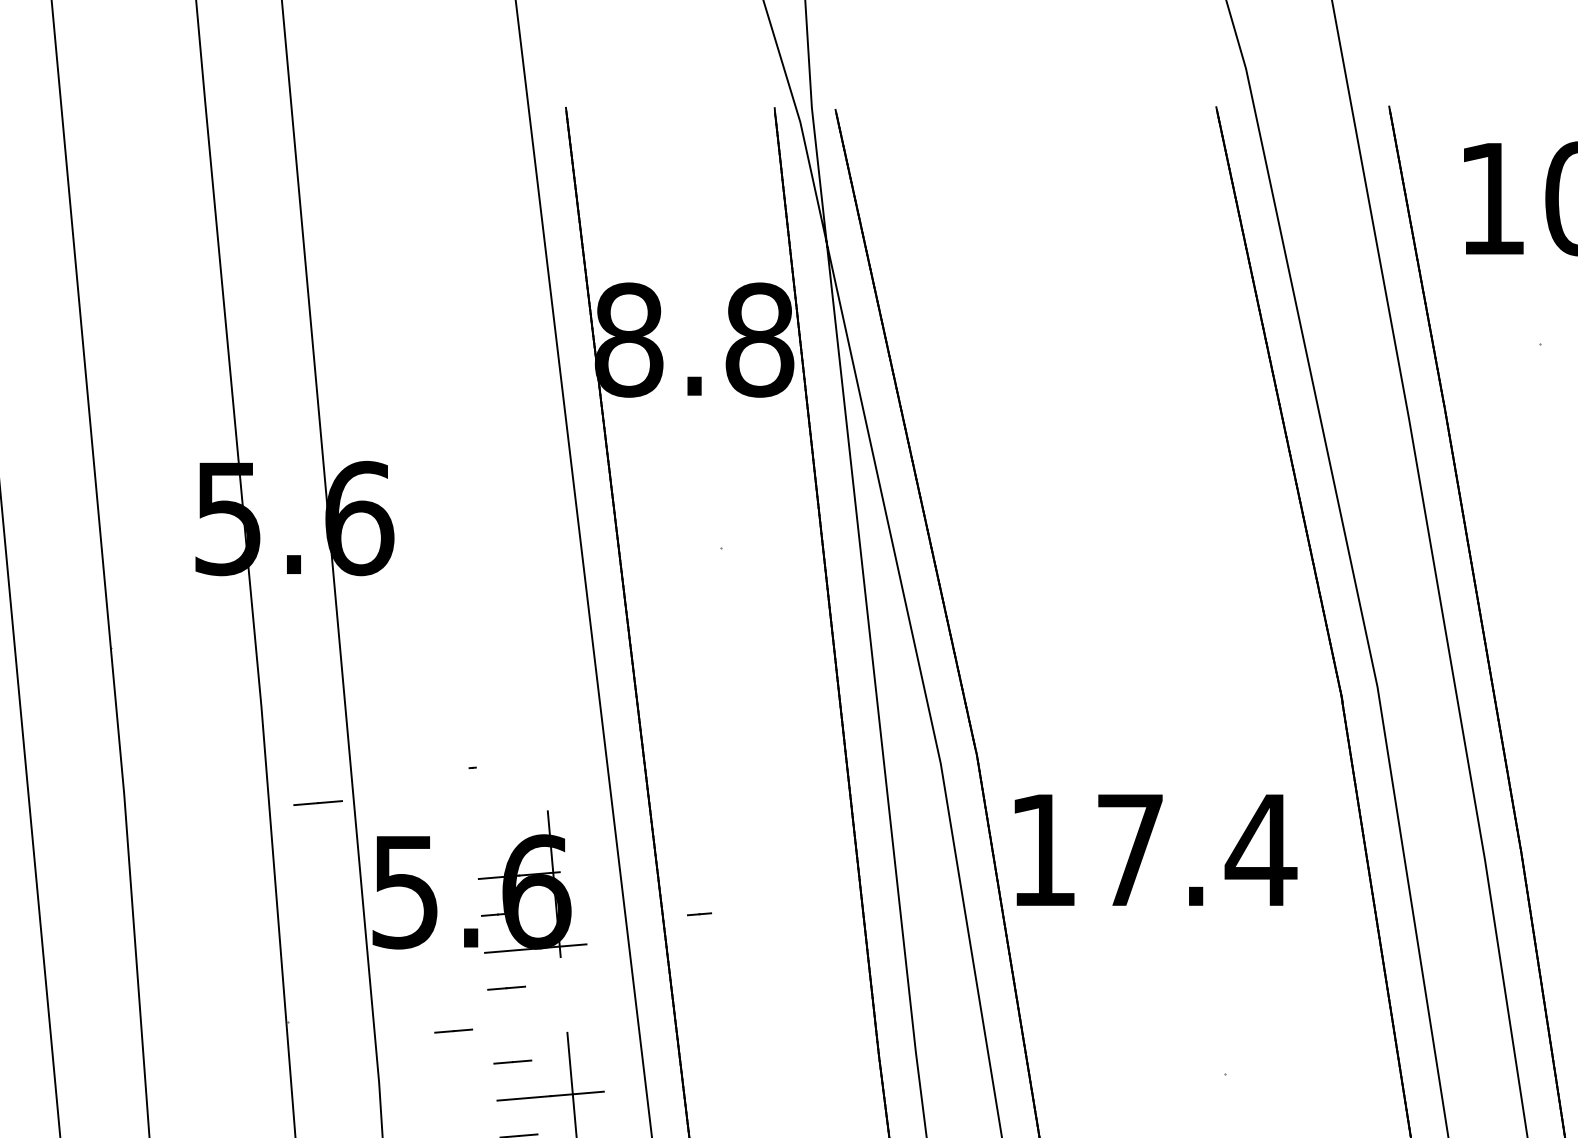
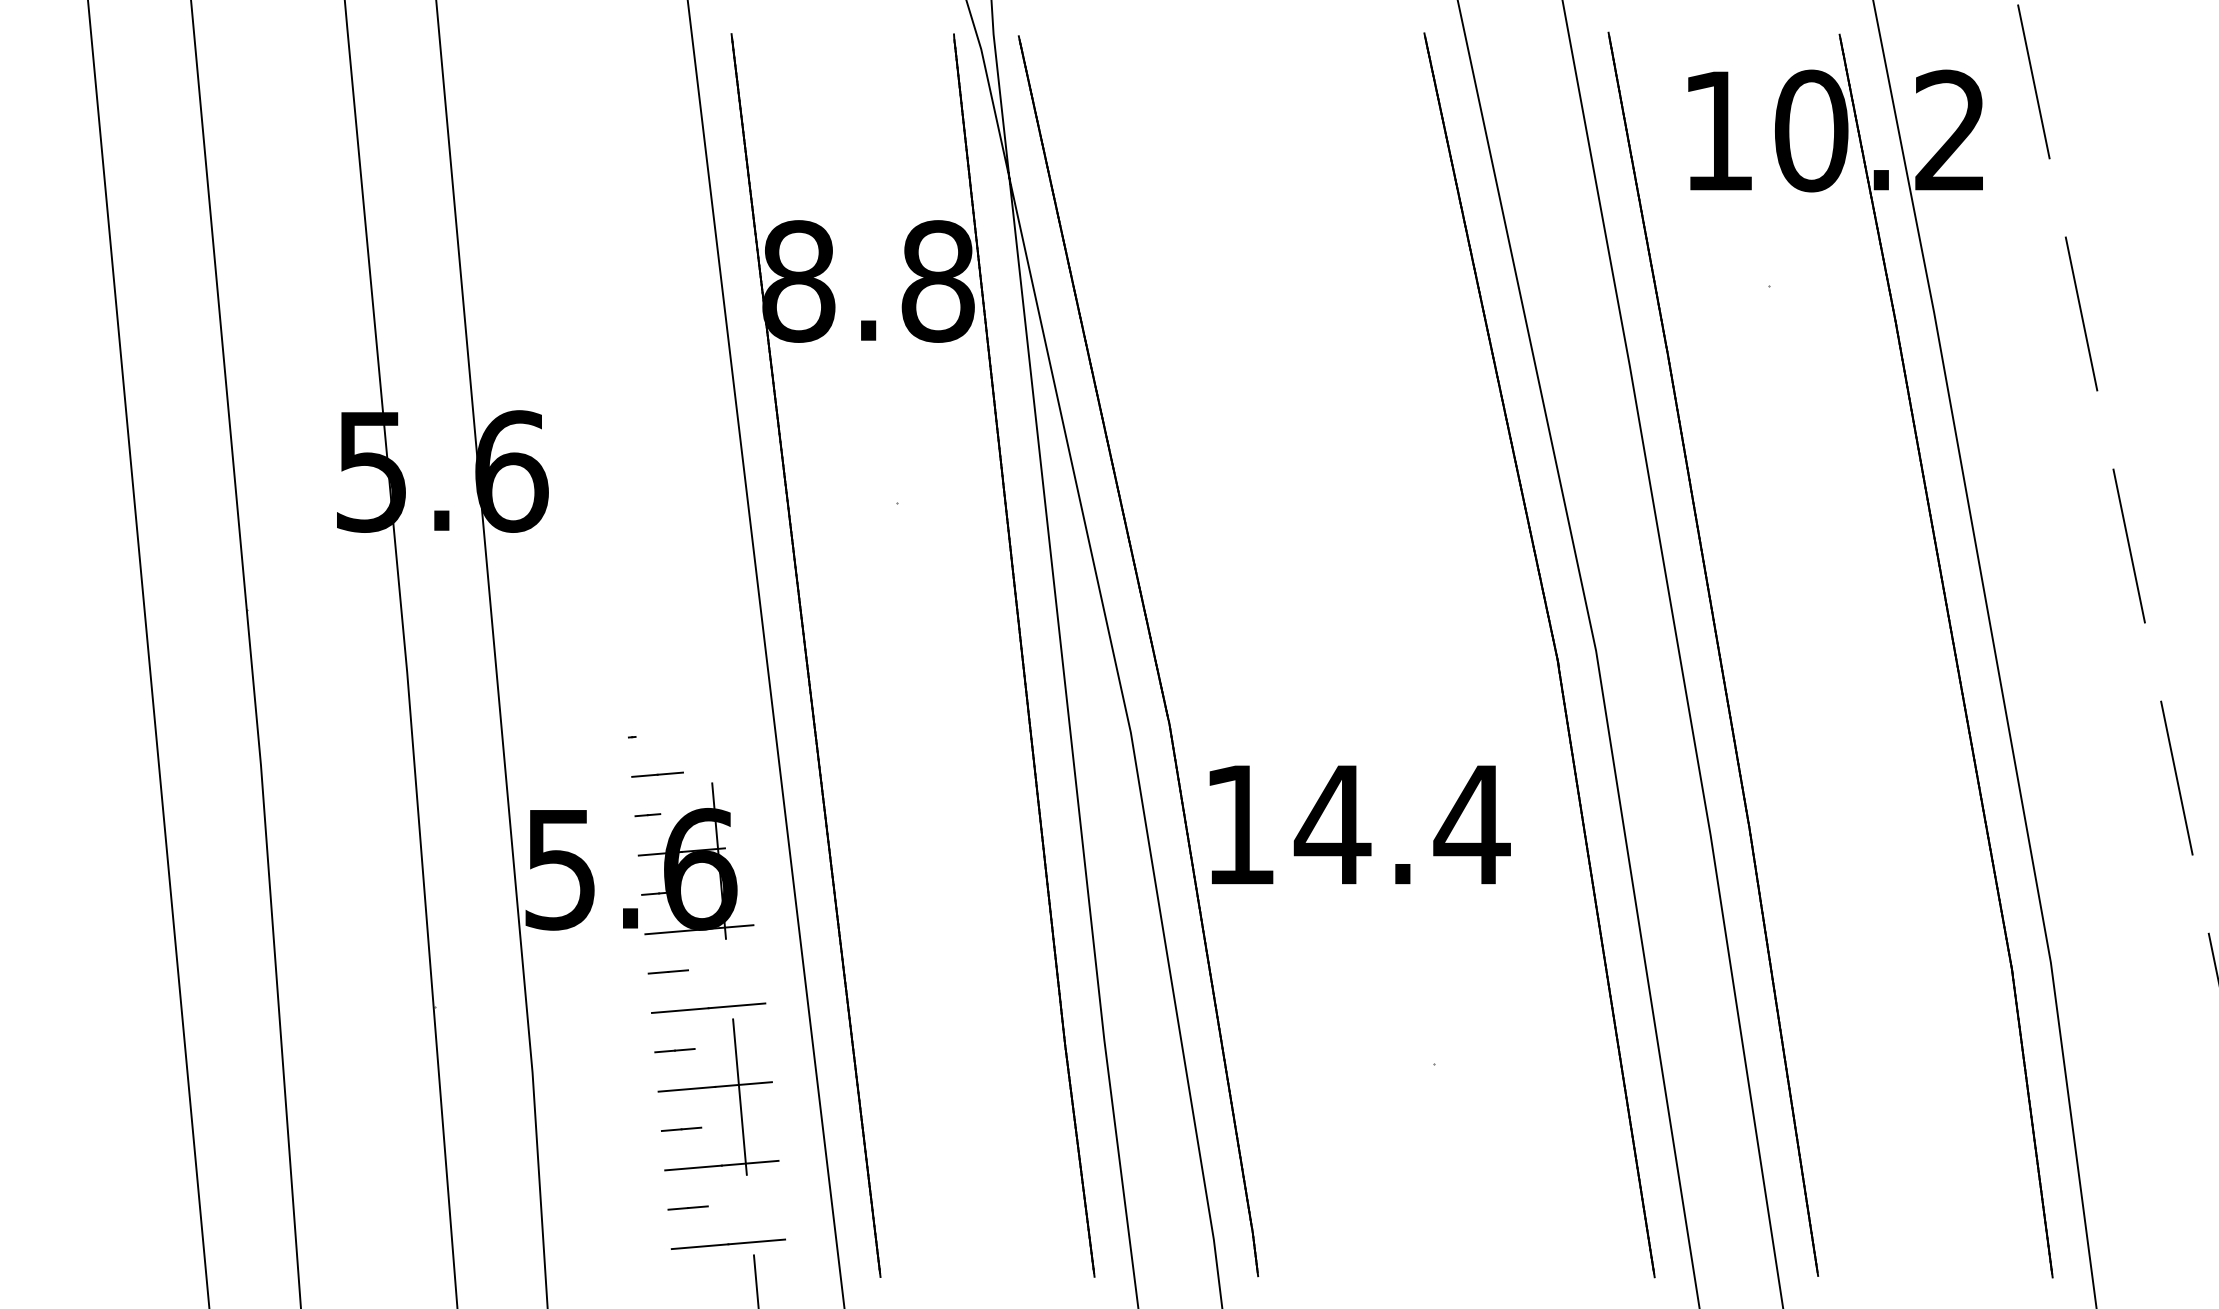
line: (318, 802) -> (657, 774), moved
text: (1130, 849) -> (1332, 824), 17.4 -> 14.4
line: (699, 914) -> (647, 815), moved
line: (544, 1021) -> (708, 1007), added
line: (453, 1030) -> (611, 1017), removed

